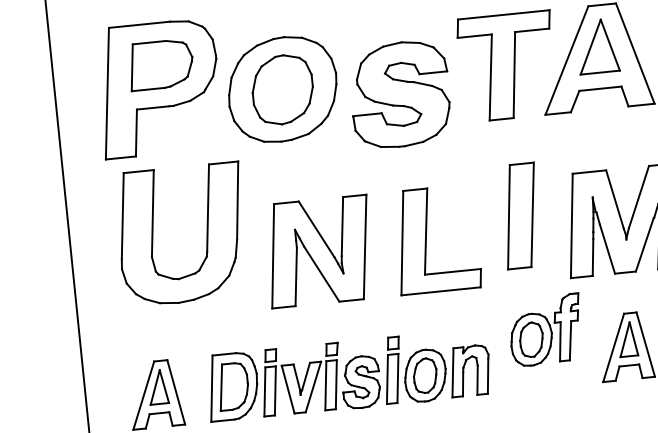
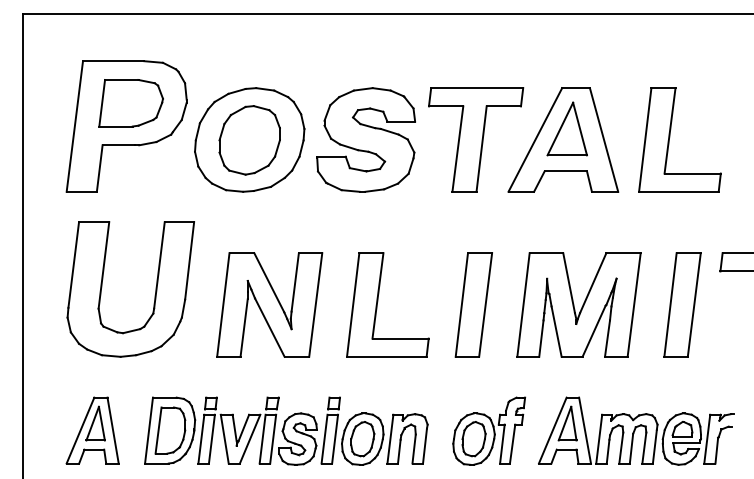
part: (399, 94) -> (365, 139), moved
part: (520, 215) -> (473, 304), moved
part: (206, 238) -> (154, 295), moved
part: (546, 329) -> (489, 430), moved

